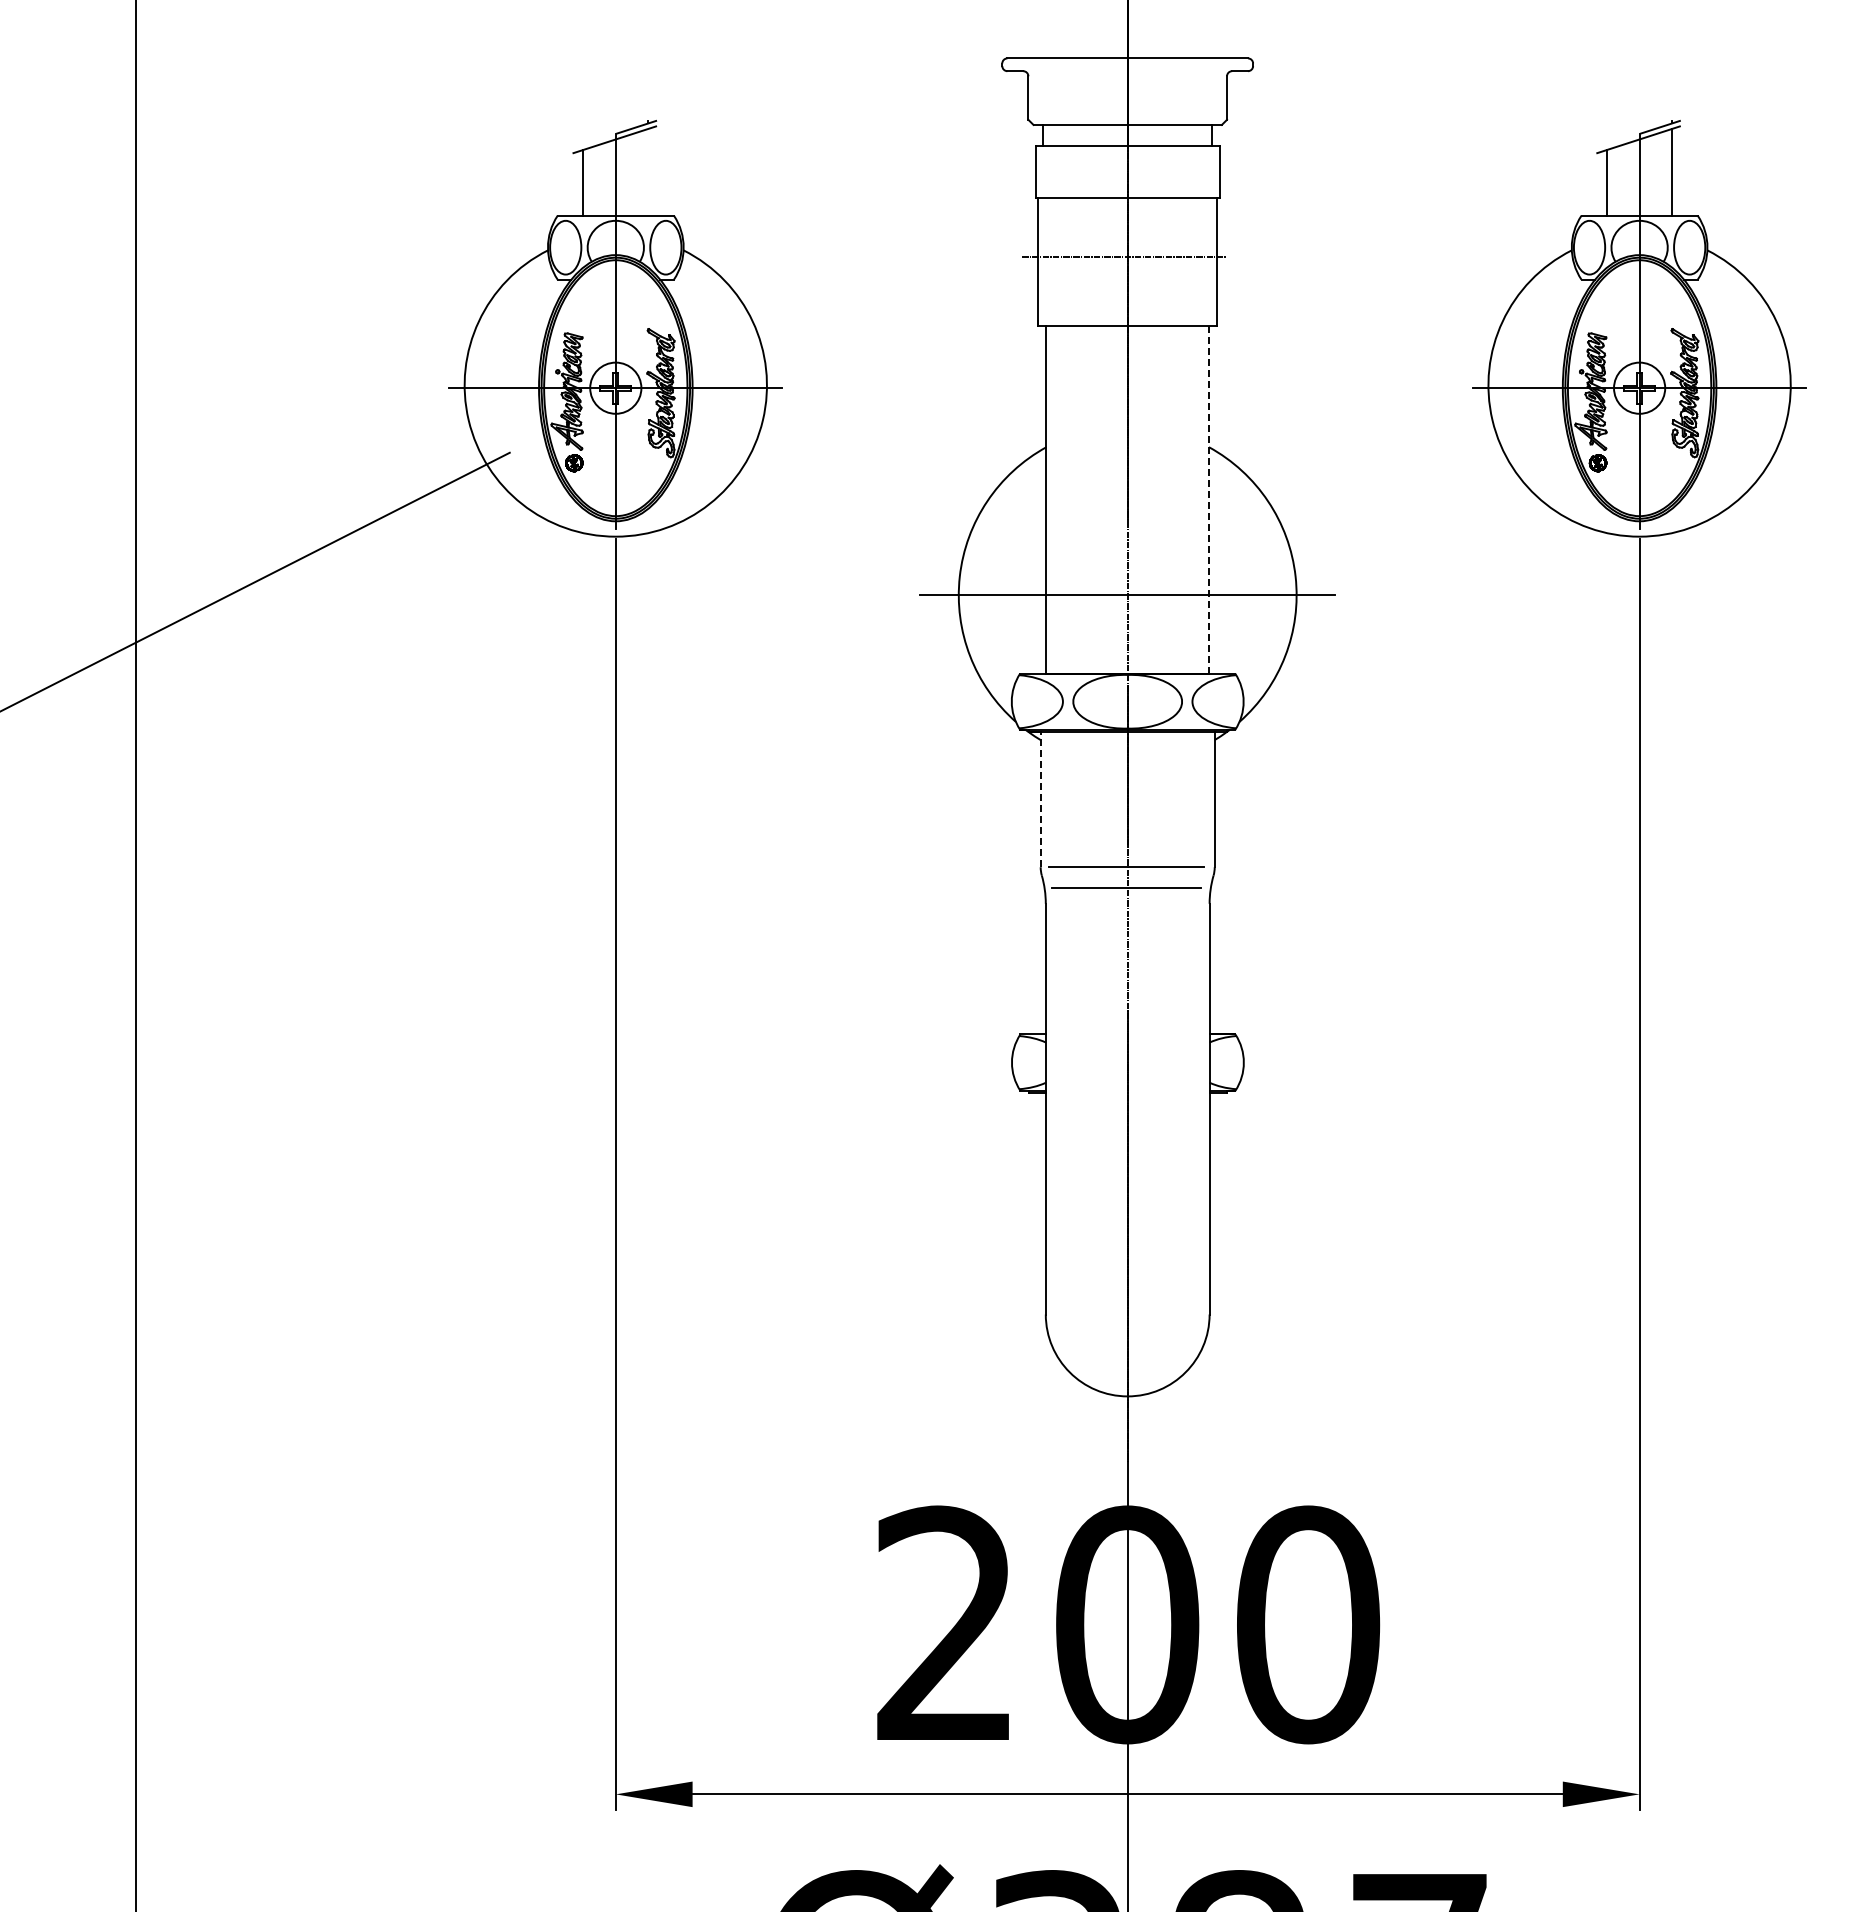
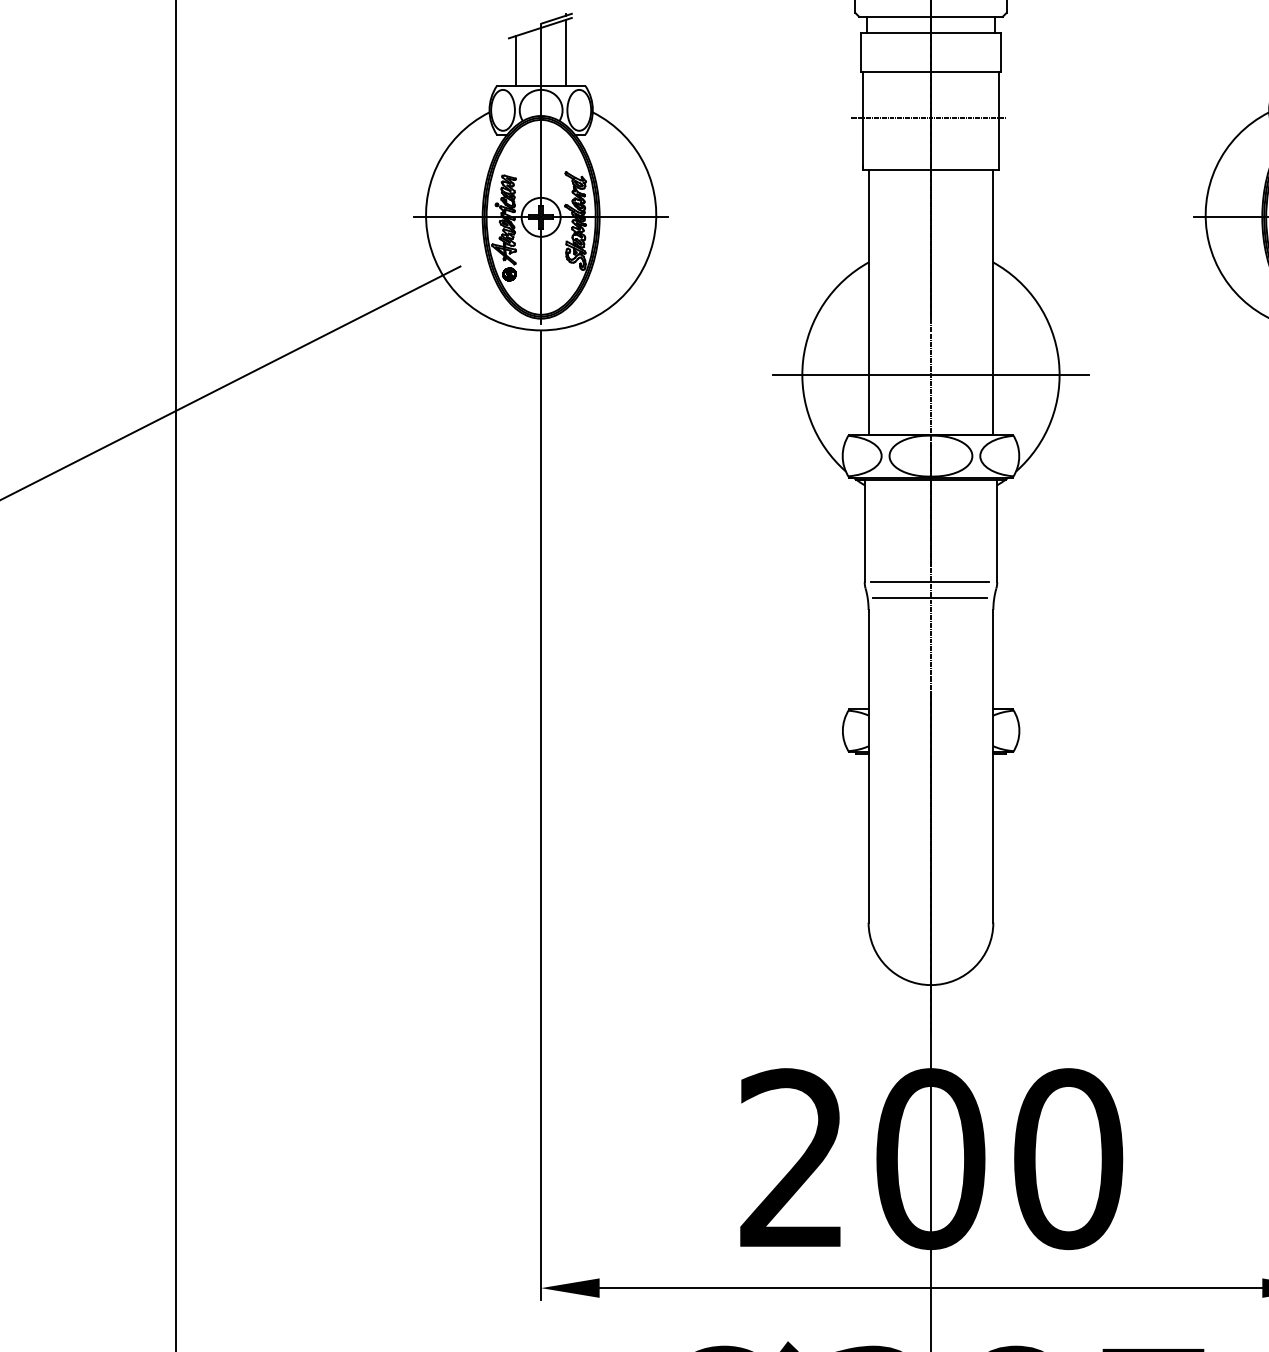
line: (648, 171) -> (566, 52), added
line: (1209, 500) -> (993, 302), dashed -> solid
line: (1040, 799) -> (864, 530), dashed -> solid

